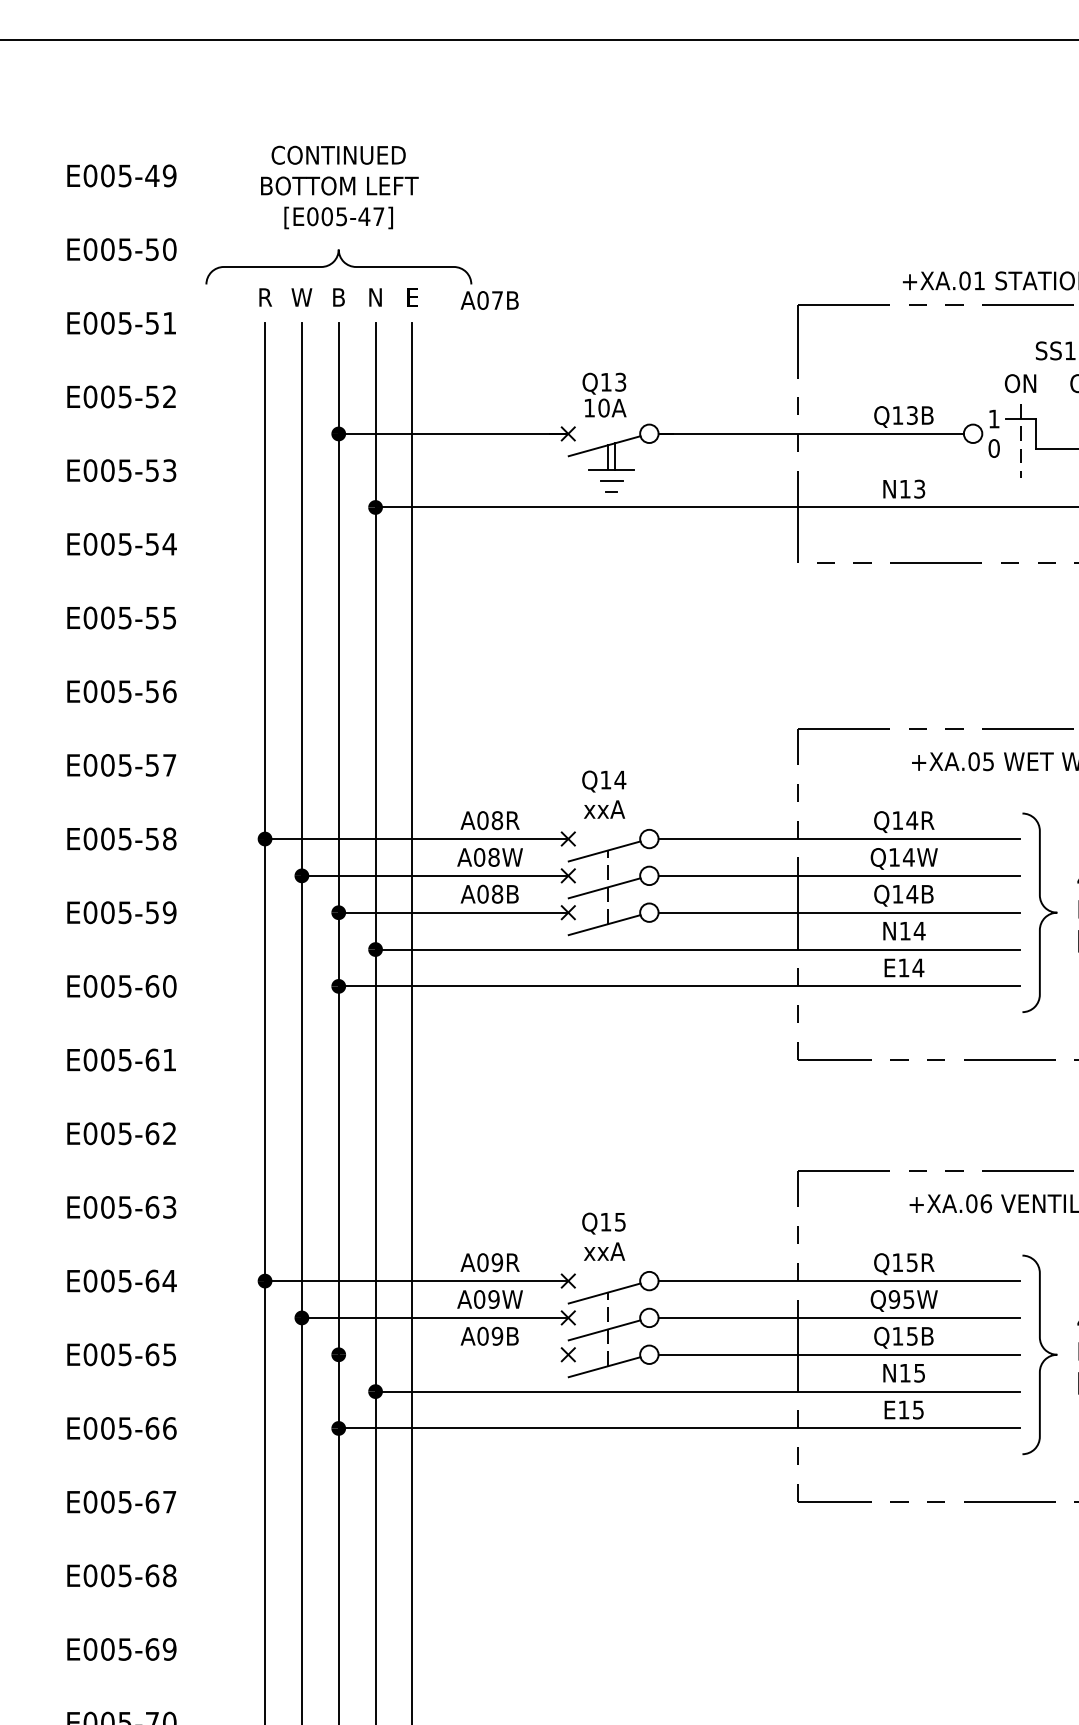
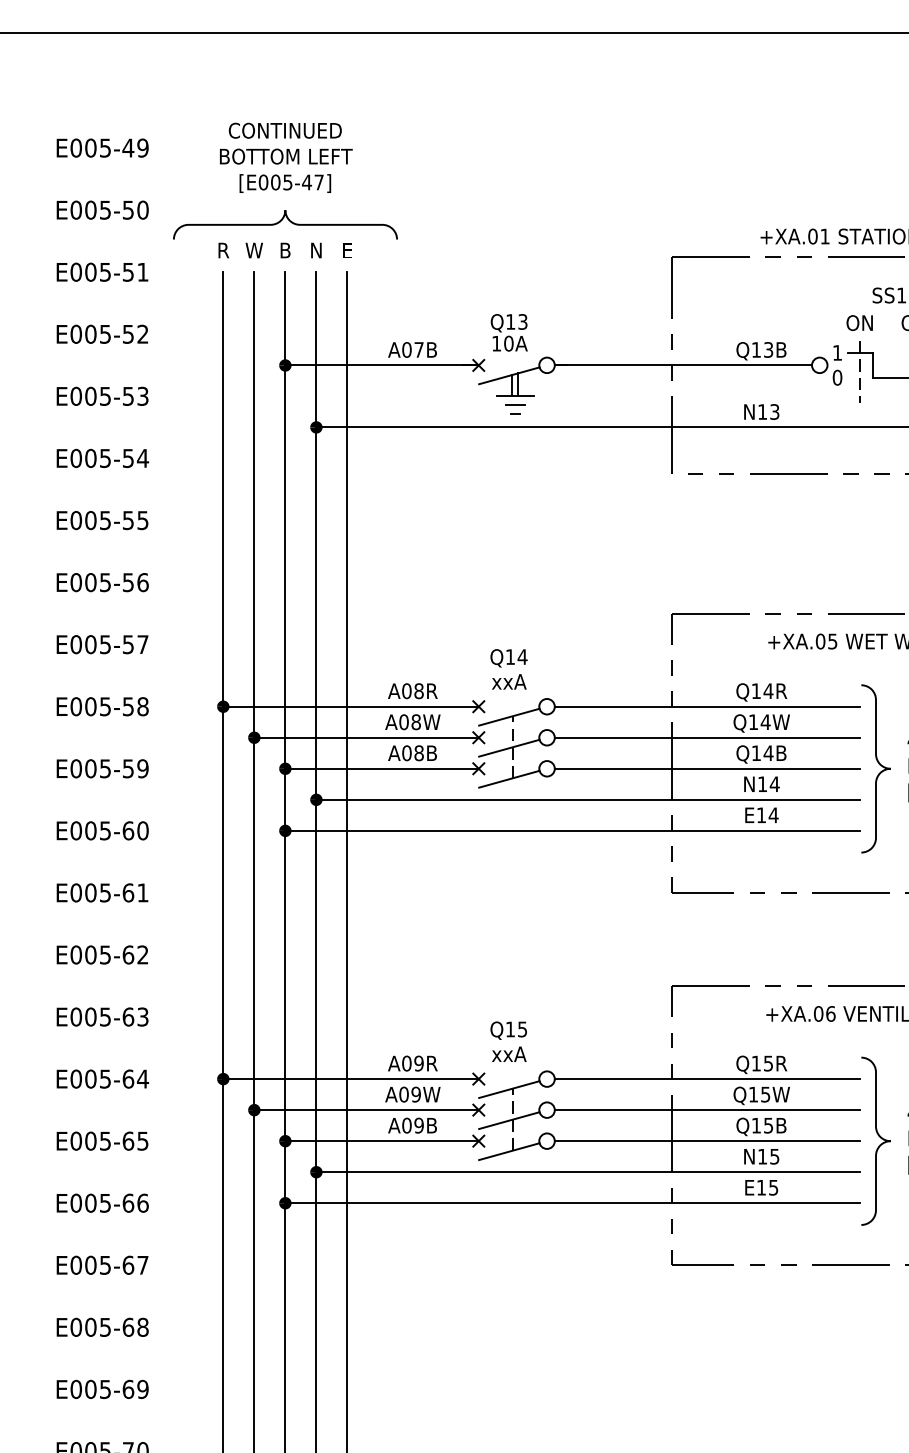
text: (489, 300) -> (412, 349), moved
text: (894, 1299) -> (753, 1094), Q95W -> Q15W
line: (453, 1354) -> (382, 1140), added

